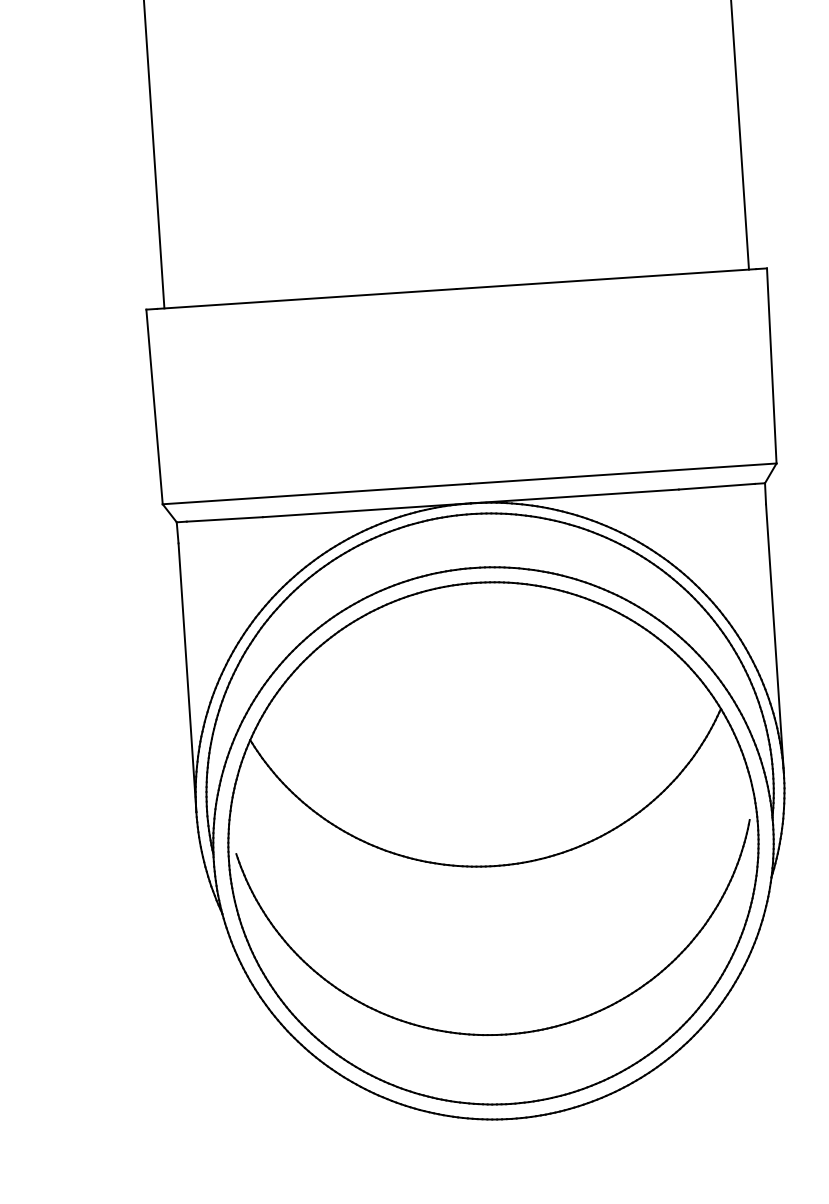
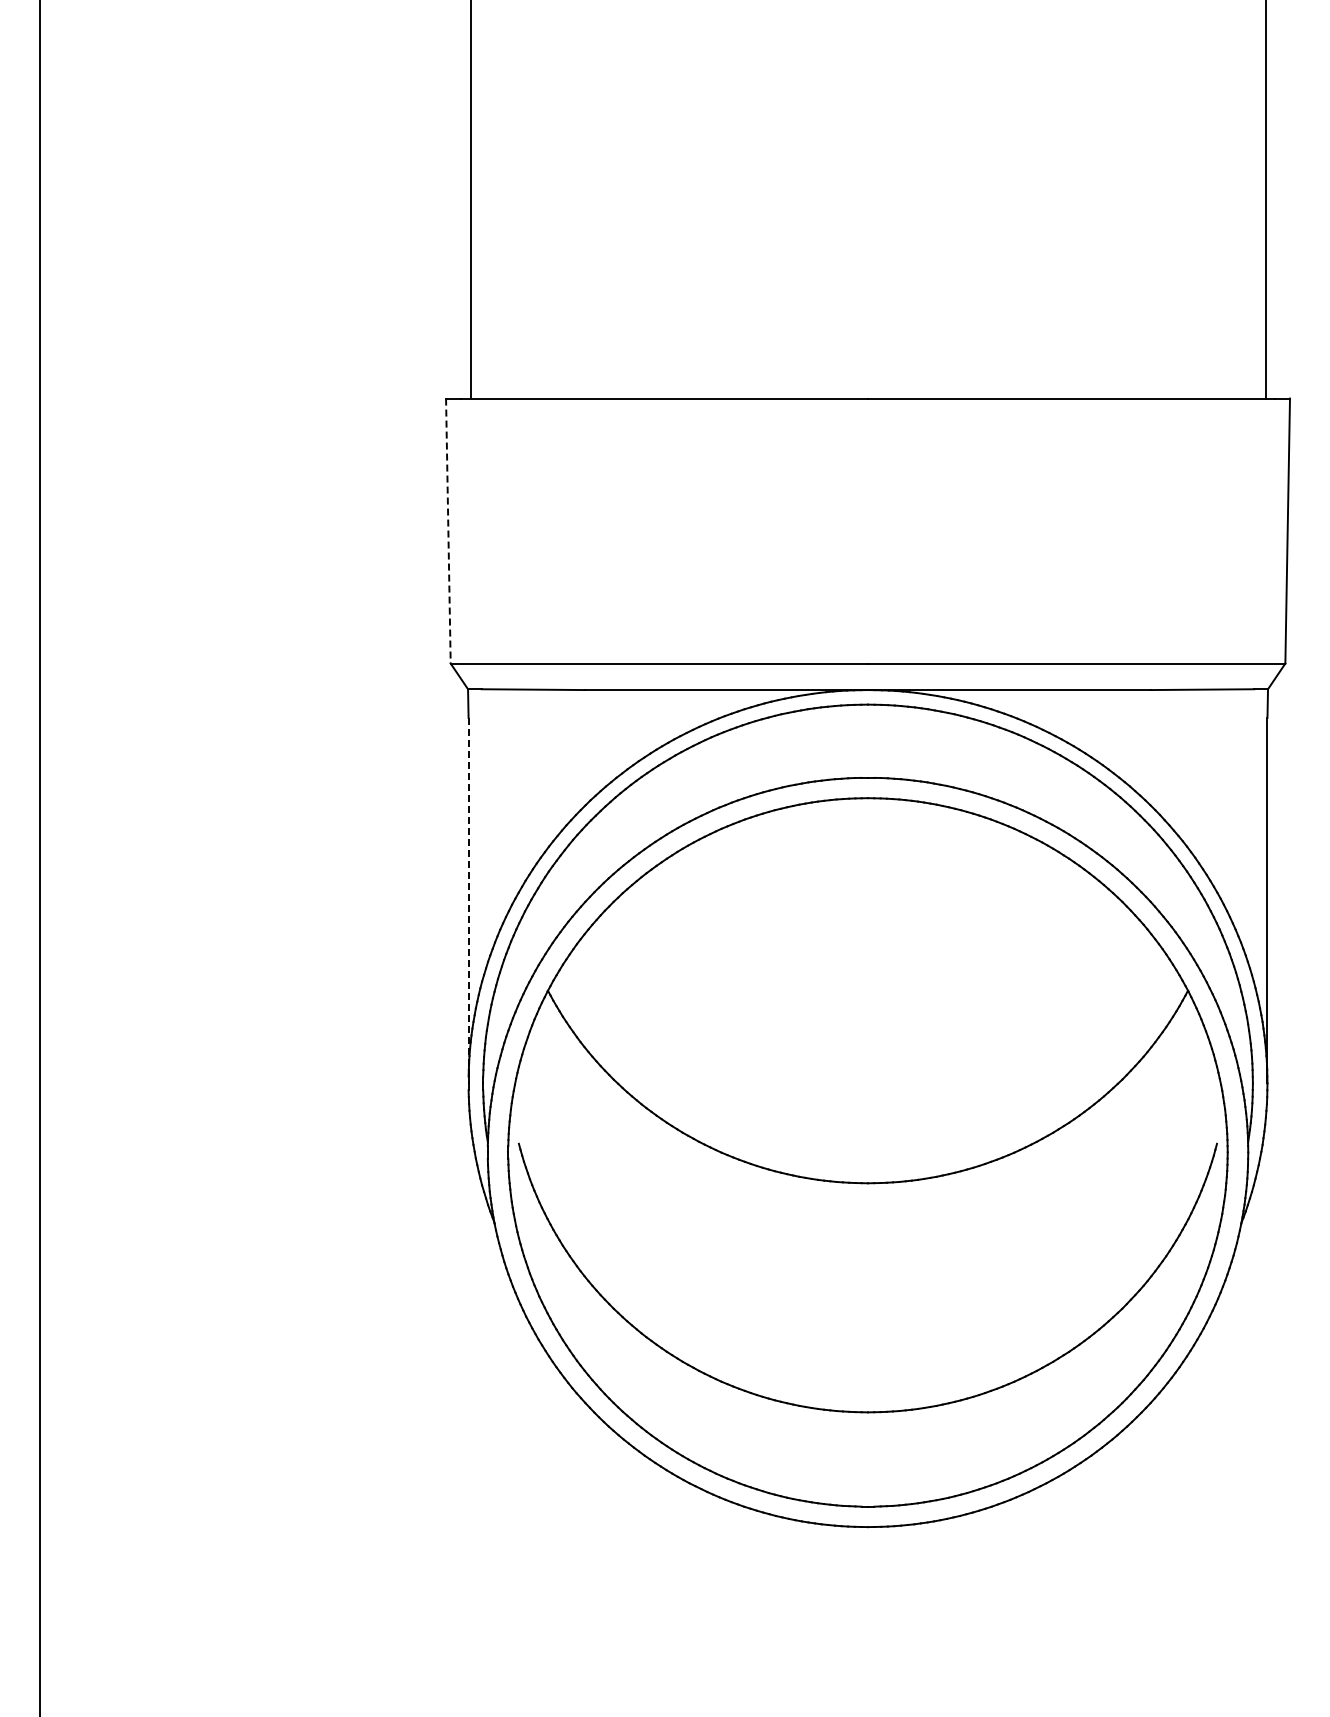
line: (154, 407) -> (448, 531), solid -> dashed
line: (187, 677) -> (468, 900), solid -> dashed

